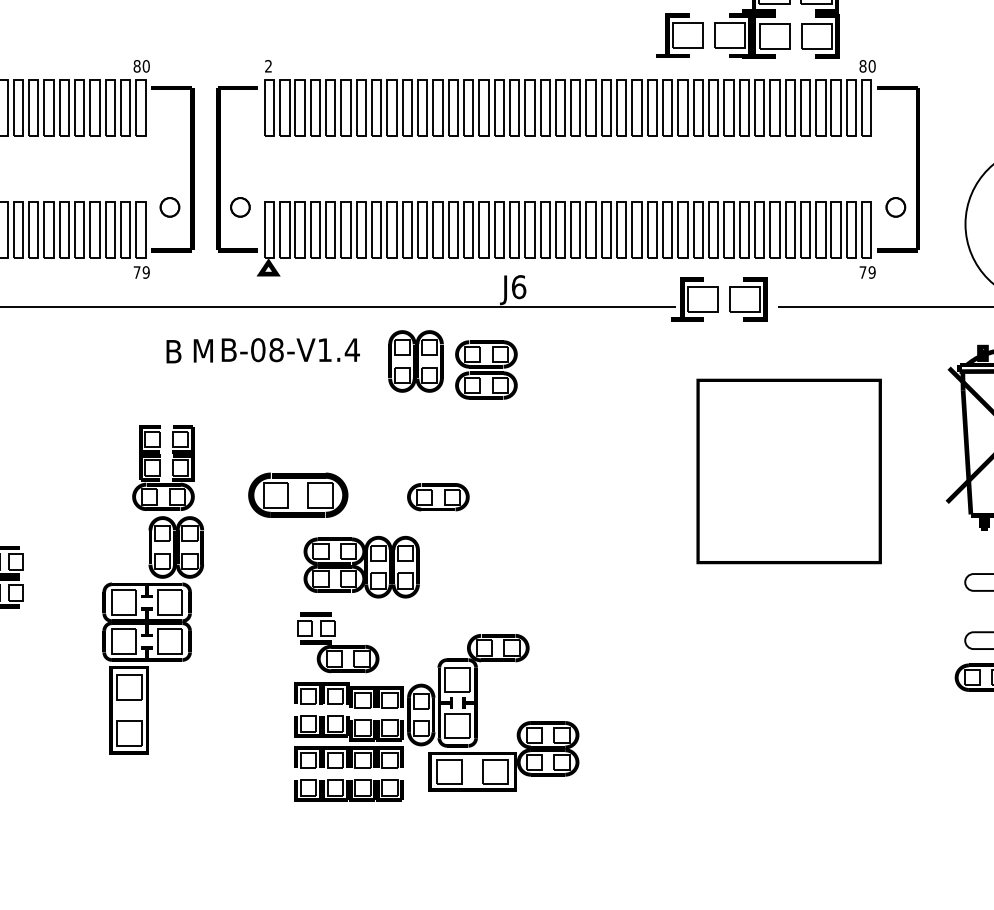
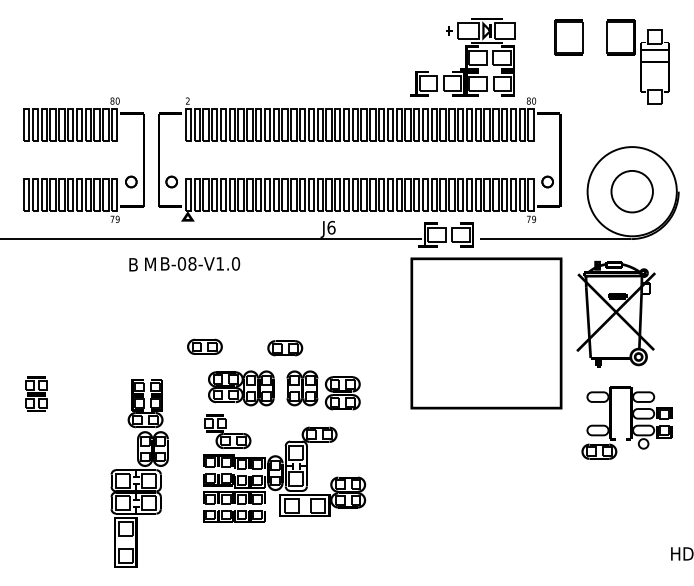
text: (351, 349) -> (235, 263), B-08-V1.4 -> B-08-V1.0
part: (452, 365) -> (323, 390), moved
part: (789, 471) -> (486, 333), size x1.43
part: (297, 494) -> (204, 346), size x0.62
part: (152, 590) -> (139, 473), moved

